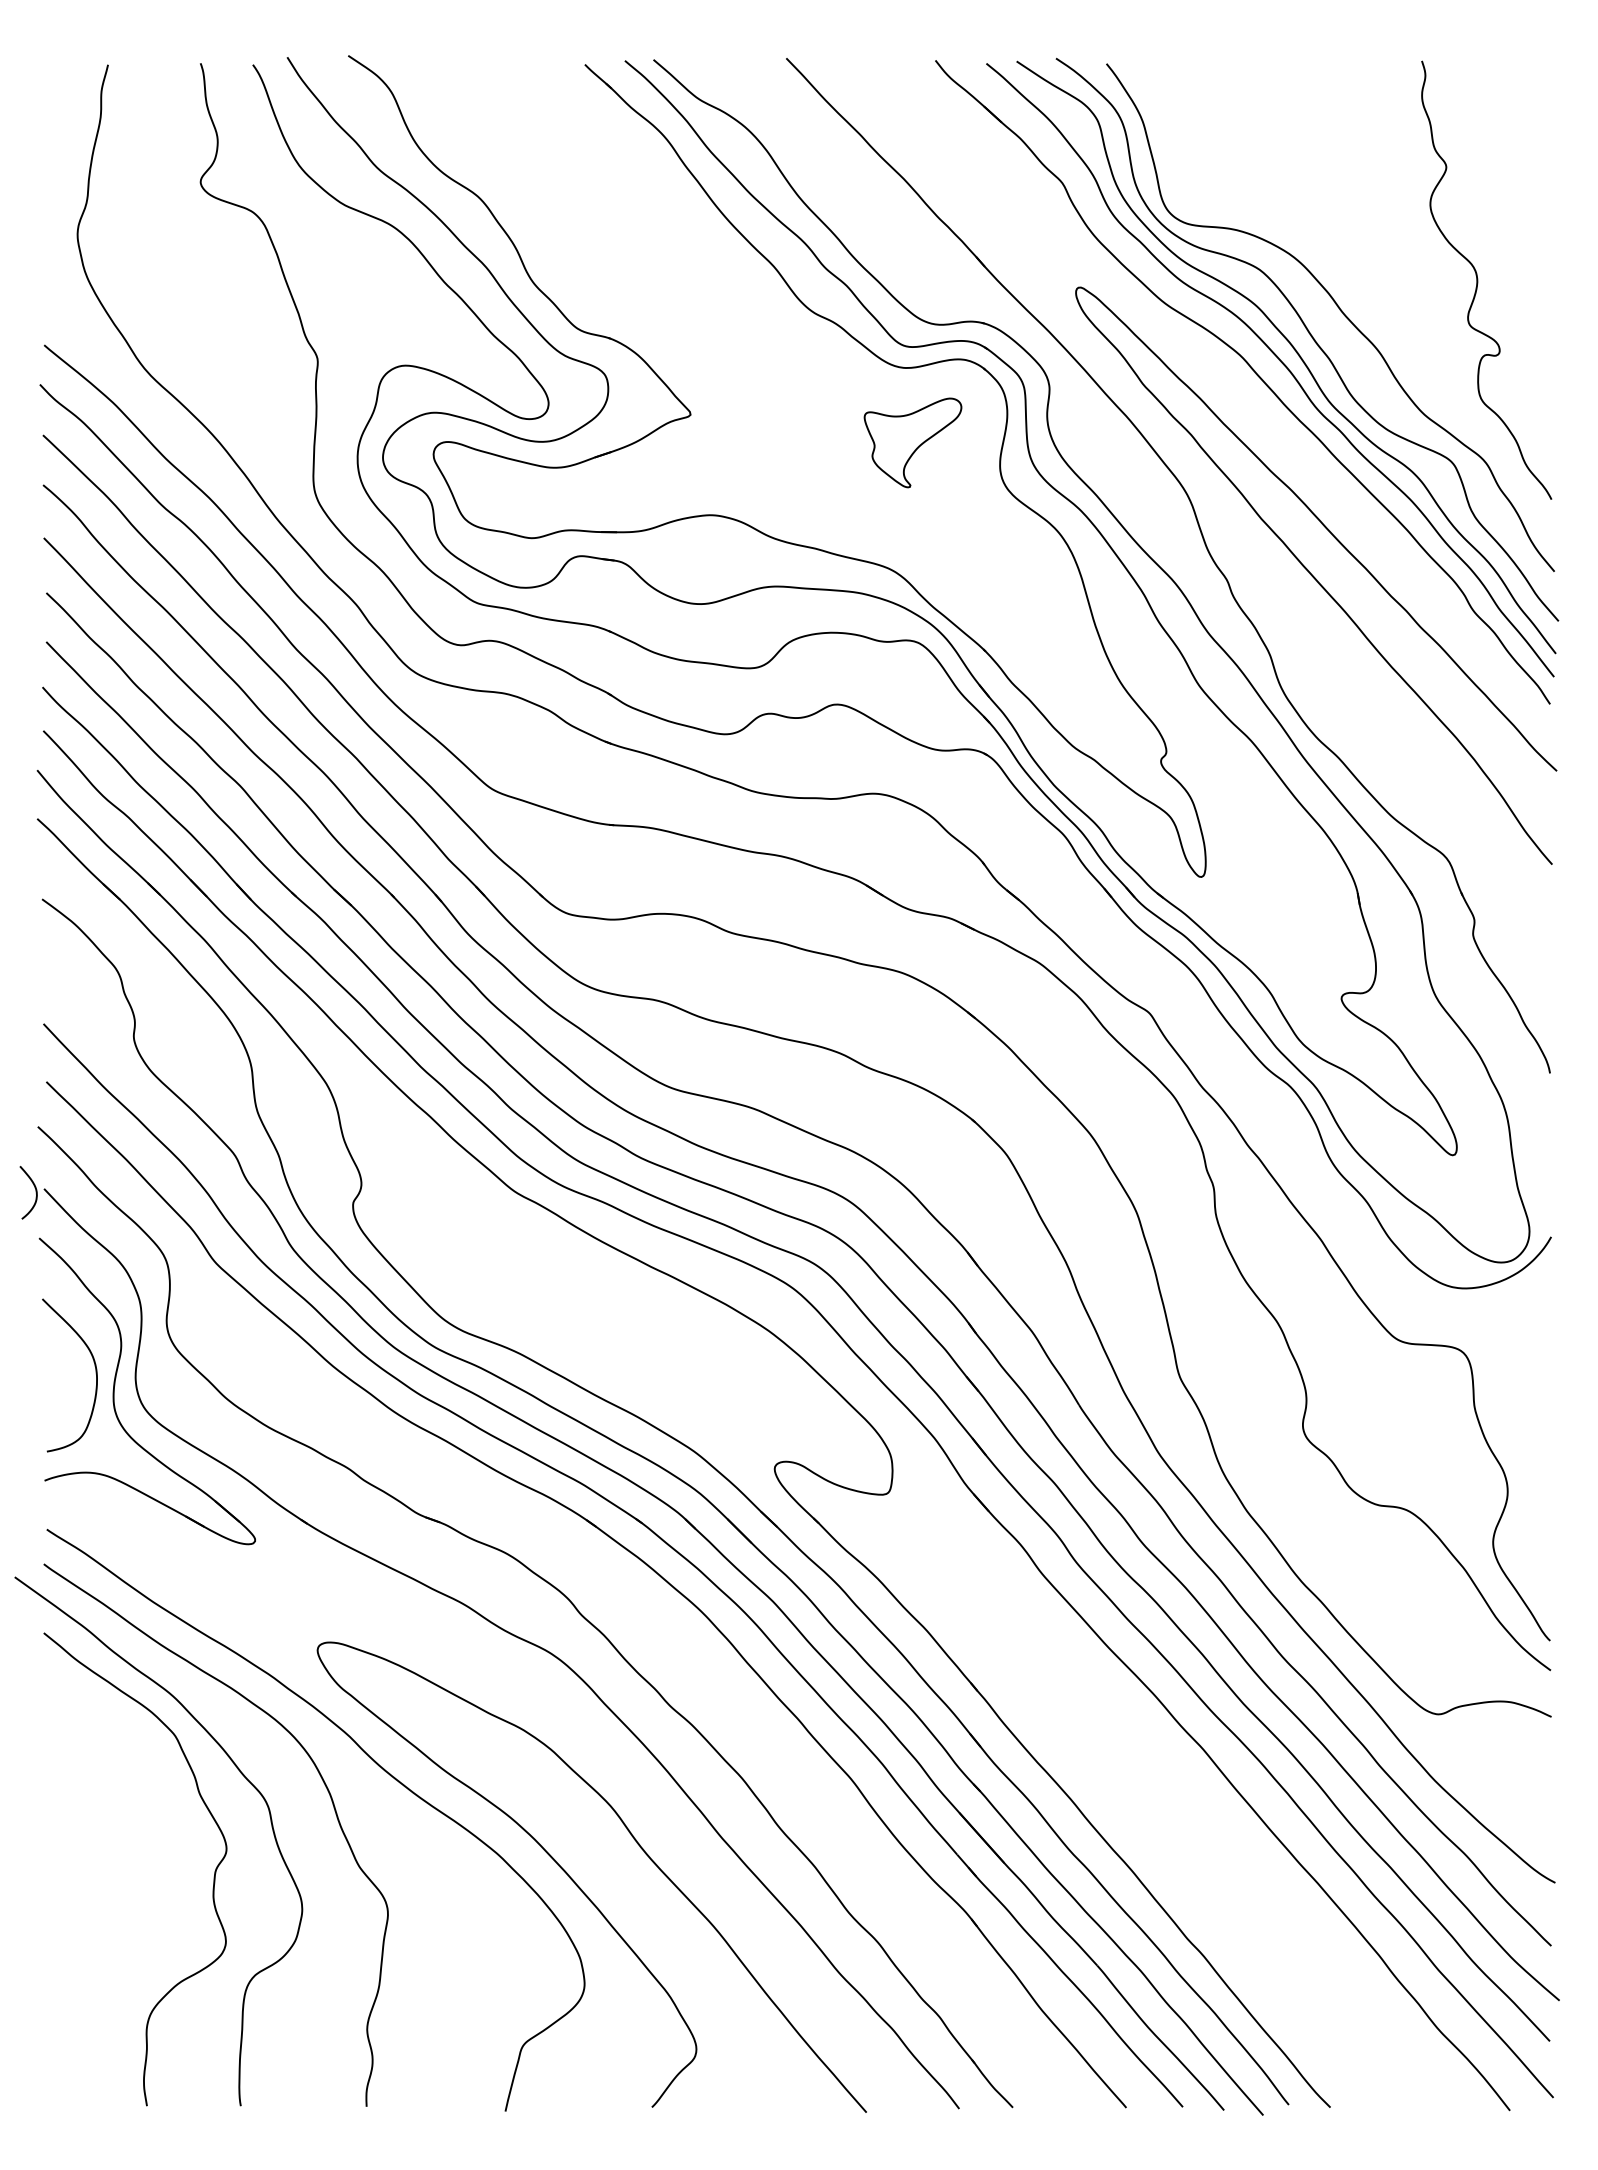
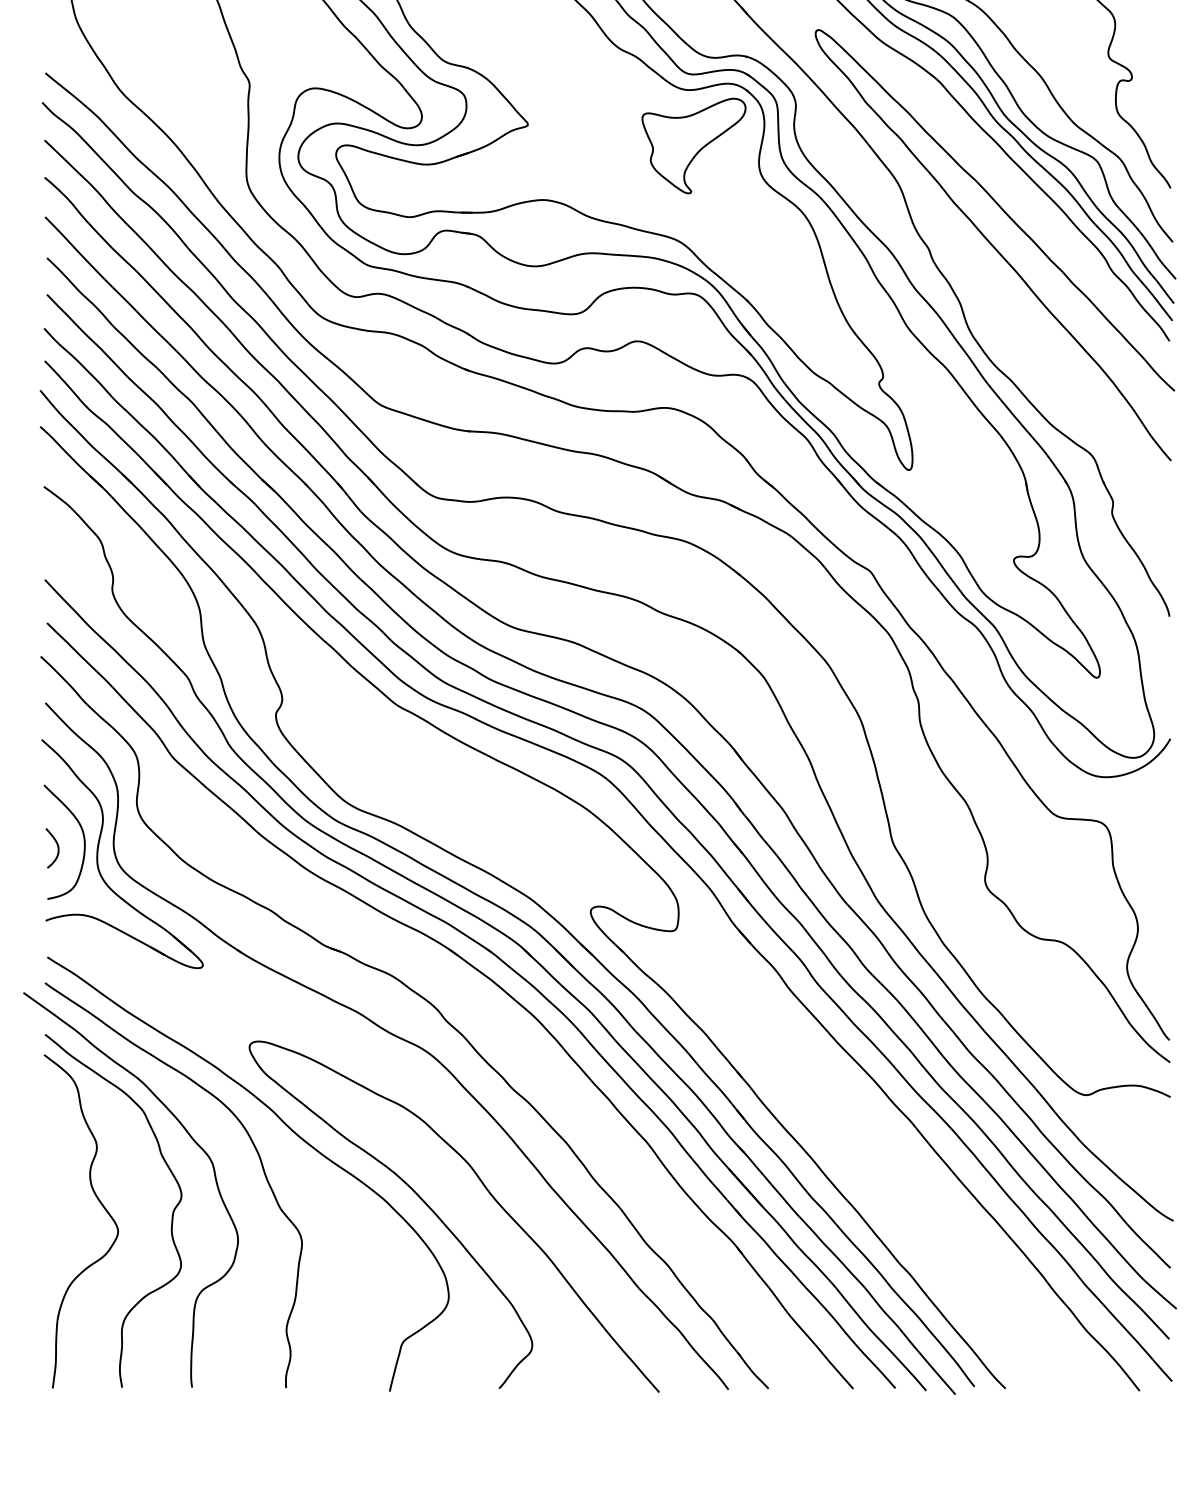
part: (912, 442) -> (693, 145), size x1.43
curve: (35, 1192) -> (57, 848), moved
curve: (121, 1864) -> (103, 1207), added

